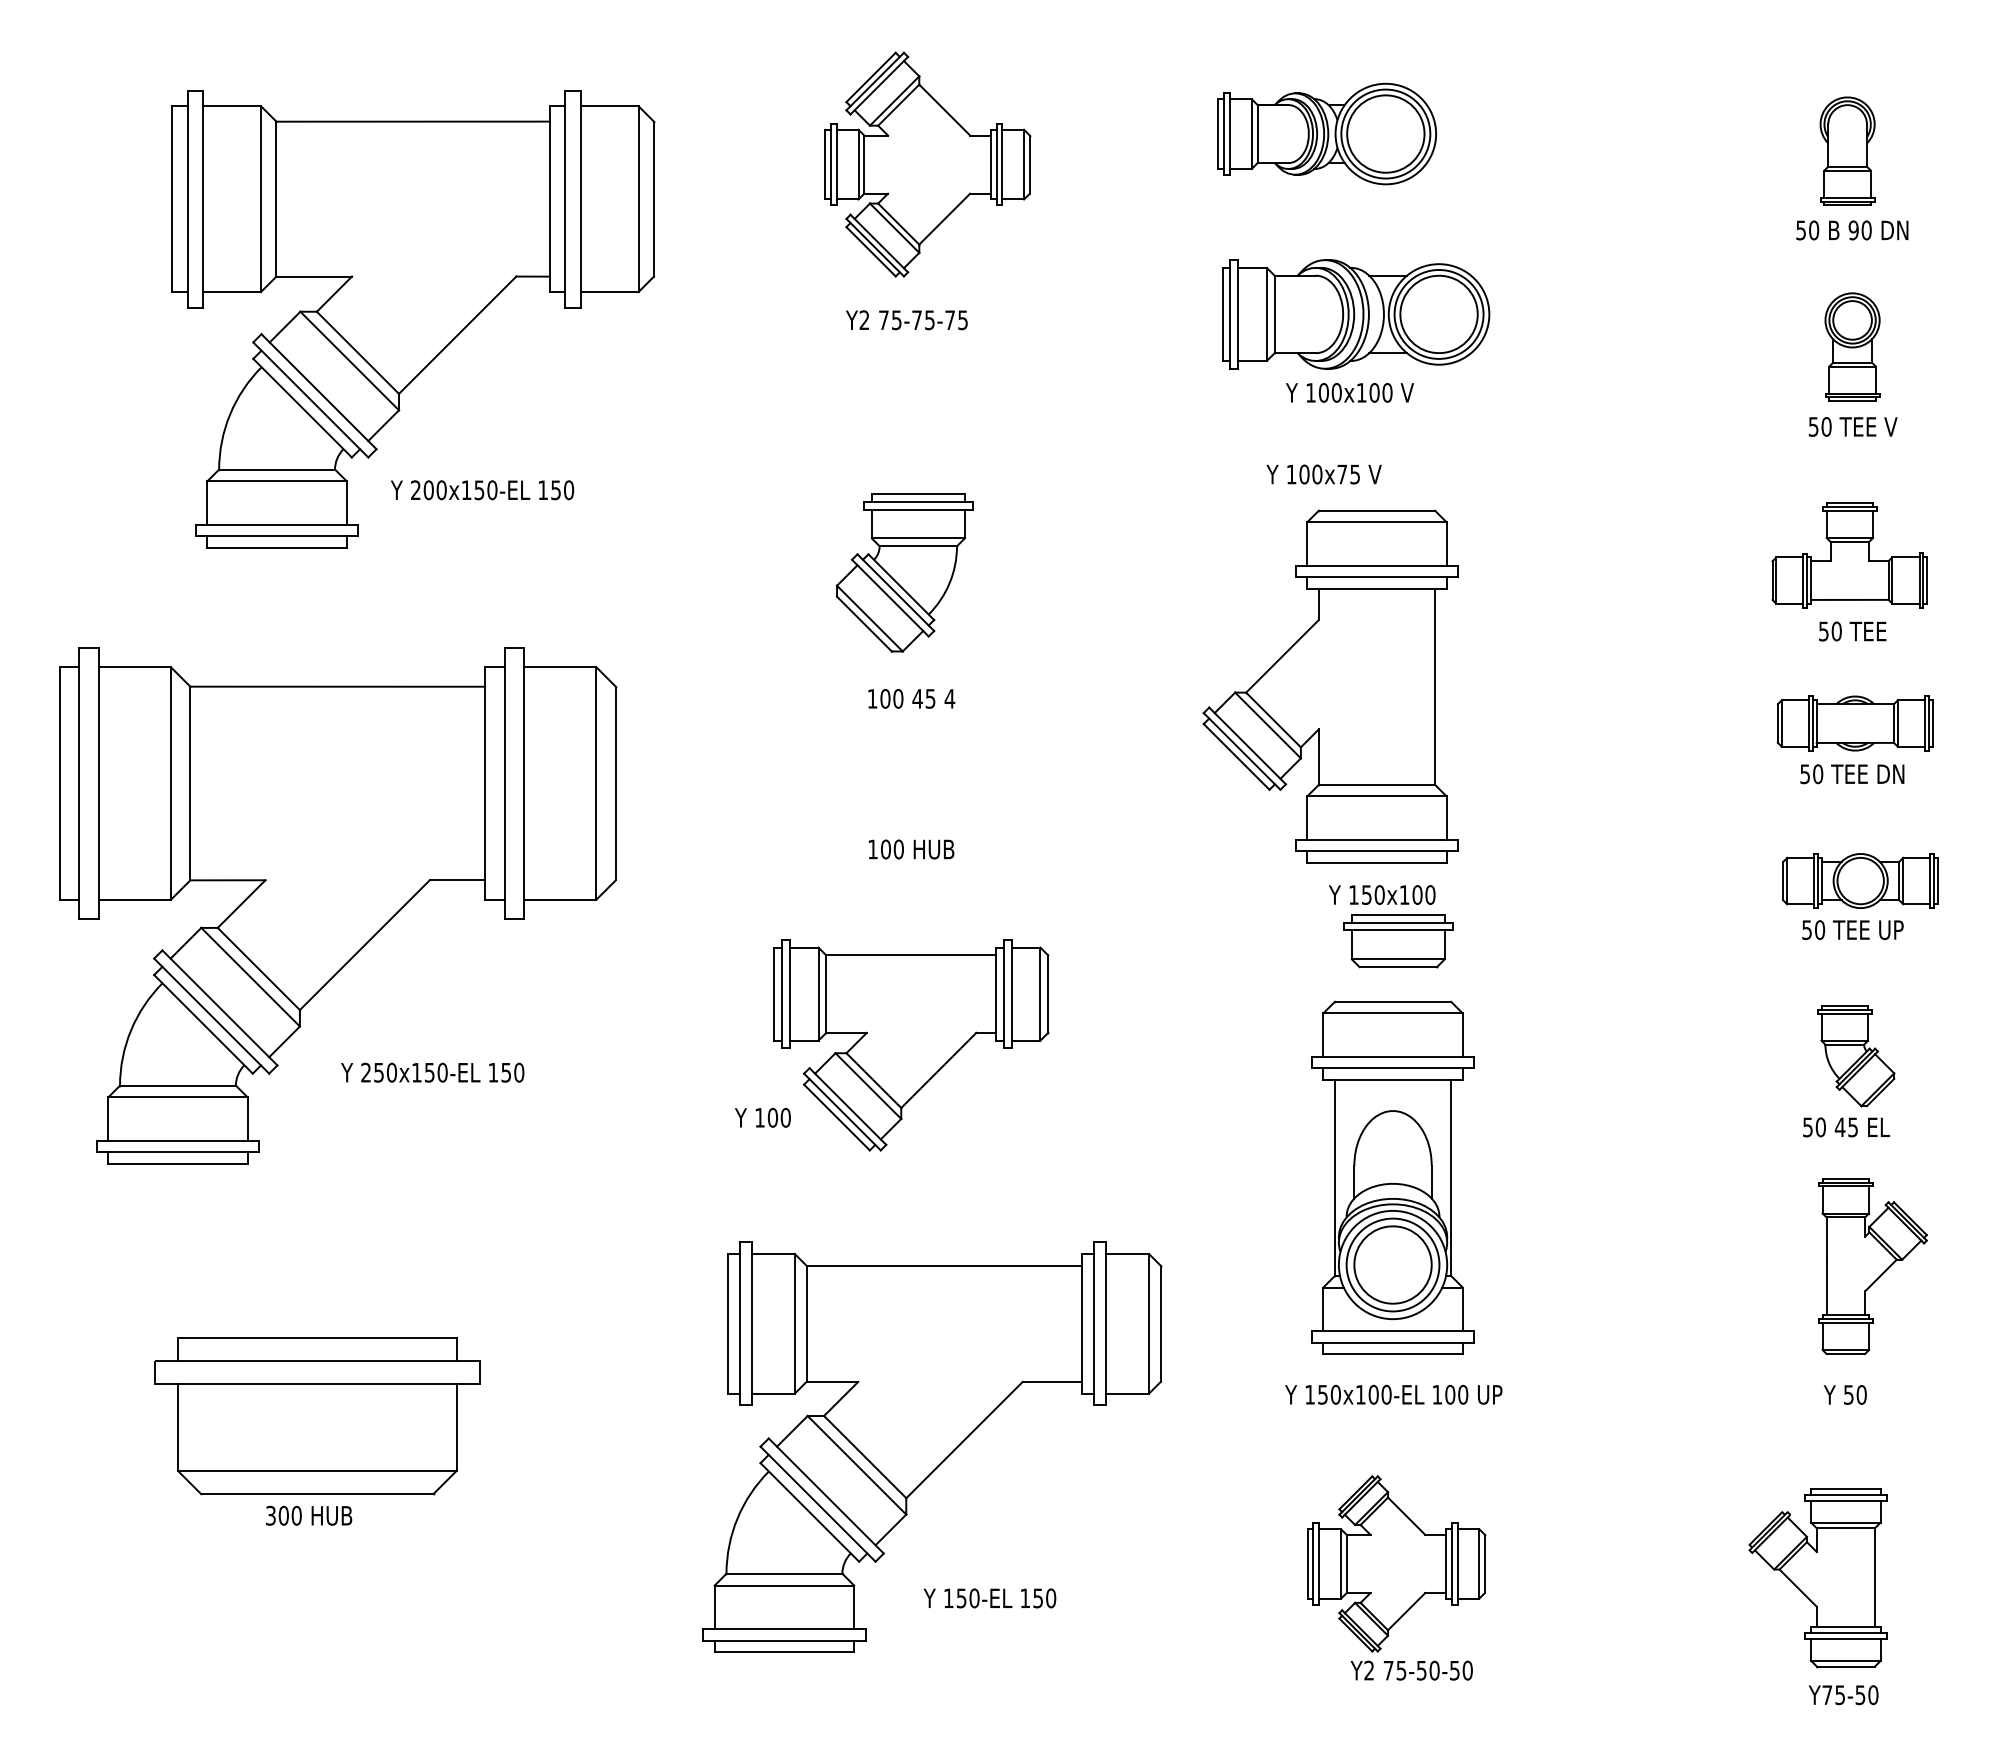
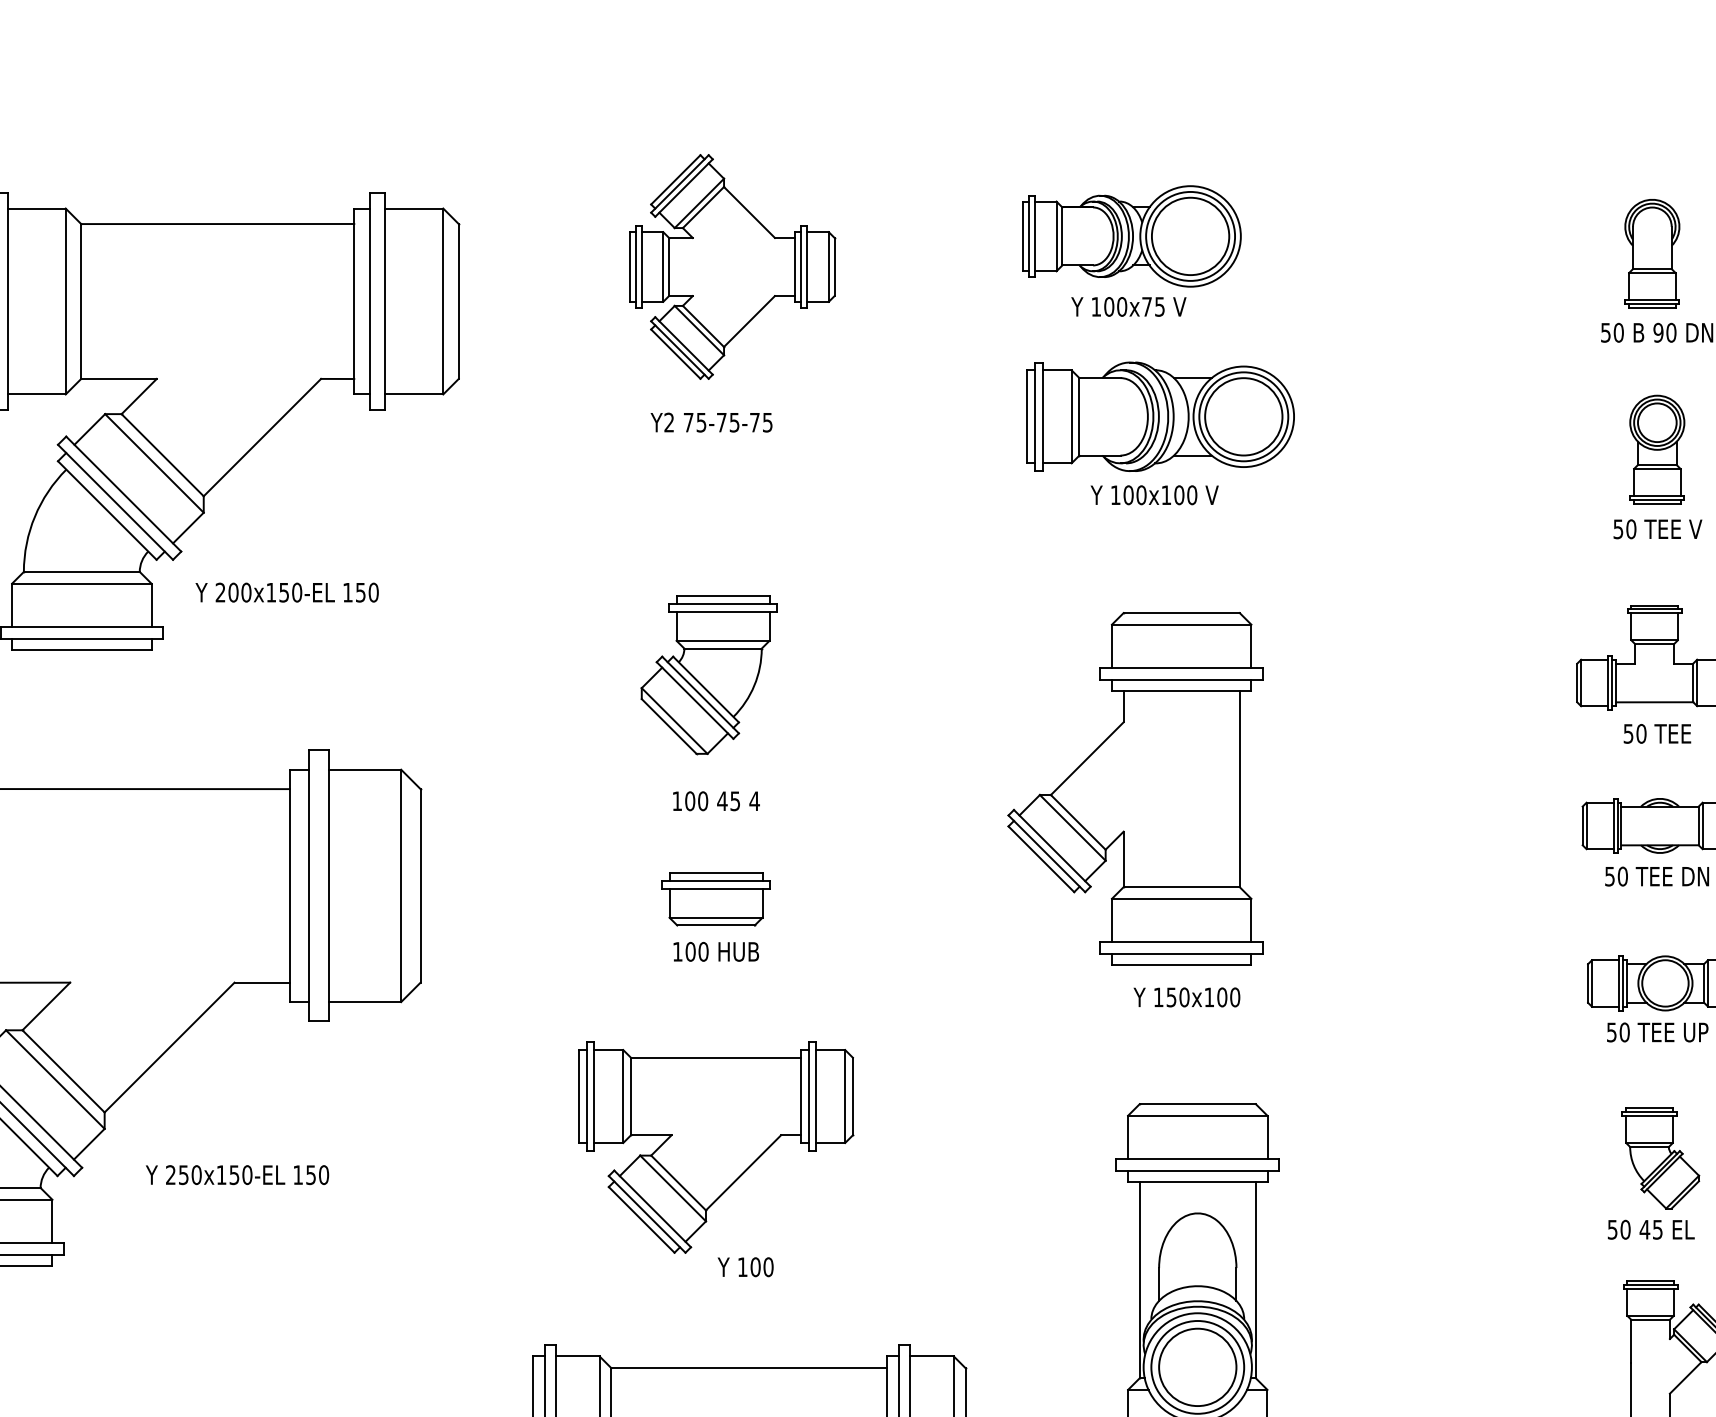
text: (1323, 474) -> (1128, 306), moved
part: (1398, 941) -> (716, 899), moved
text: (762, 1117) -> (745, 1266), moved

